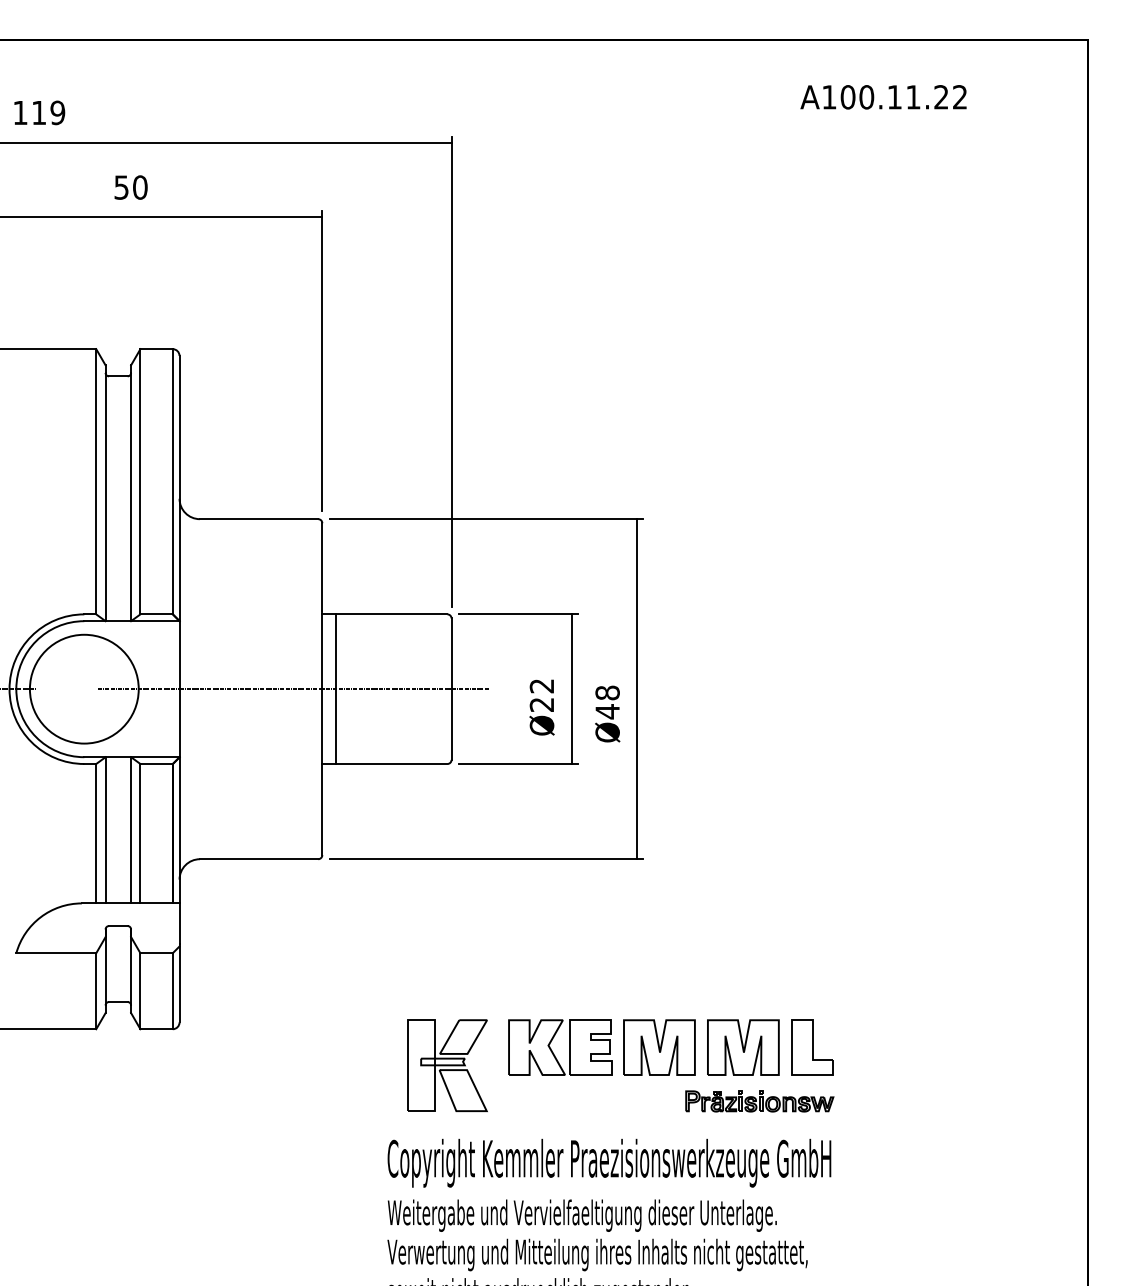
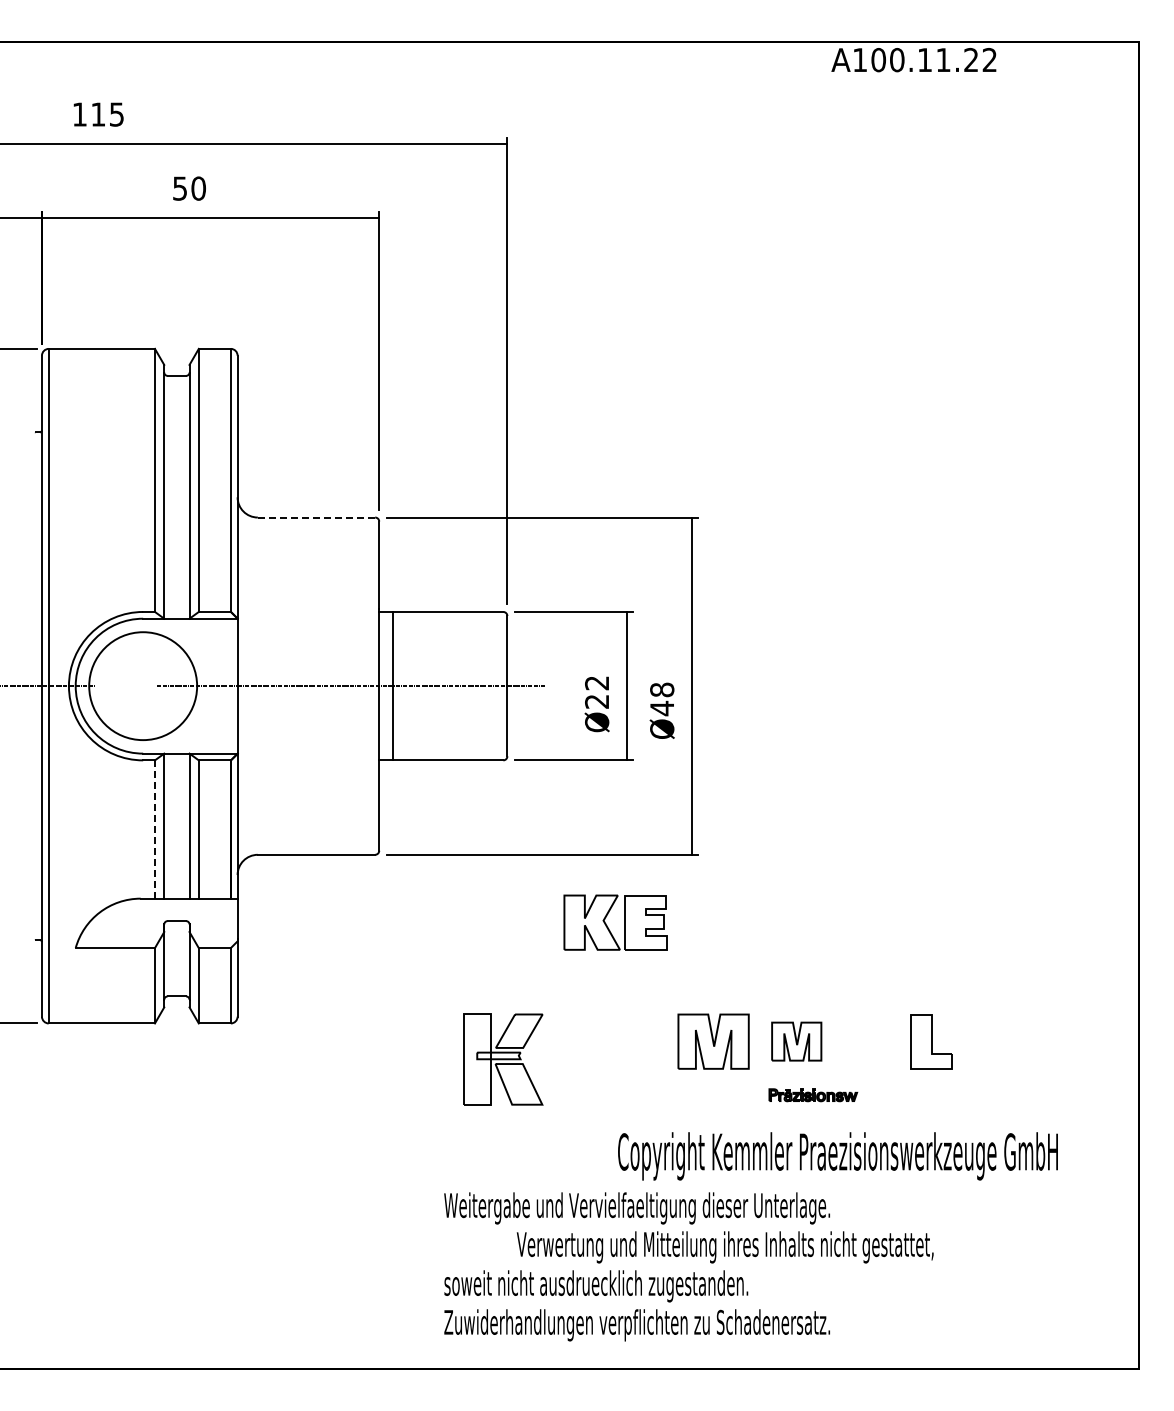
text: (883, 97) -> (913, 60), moved
text: (57, 112) -> (116, 114), 119 -> 115
line: (259, 519) -> (316, 517), solid -> dashed
line: (95, 834) -> (154, 830), solid -> dashed
part: (743, 1047) -> (796, 1041), size x0.7
part: (812, 1047) -> (931, 1041), moved
part: (554, 1053) -> (609, 928), moved
part: (760, 1101) -> (813, 1095), size x0.6
text: (608, 1163) -> (837, 1156), moved
text: (596, 1255) -> (724, 1247), moved

